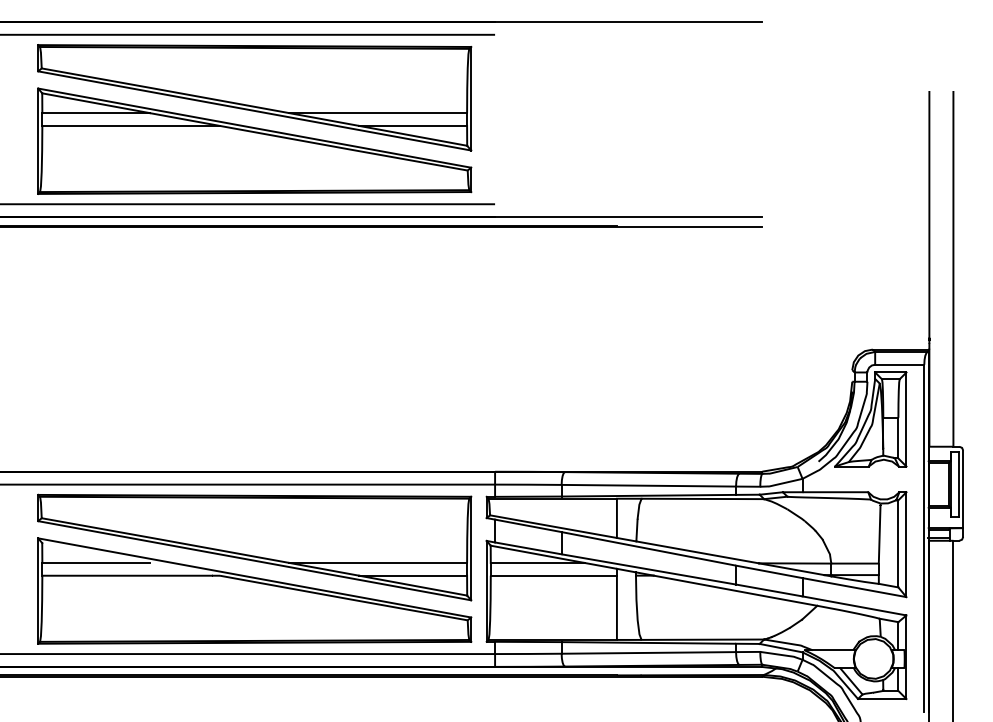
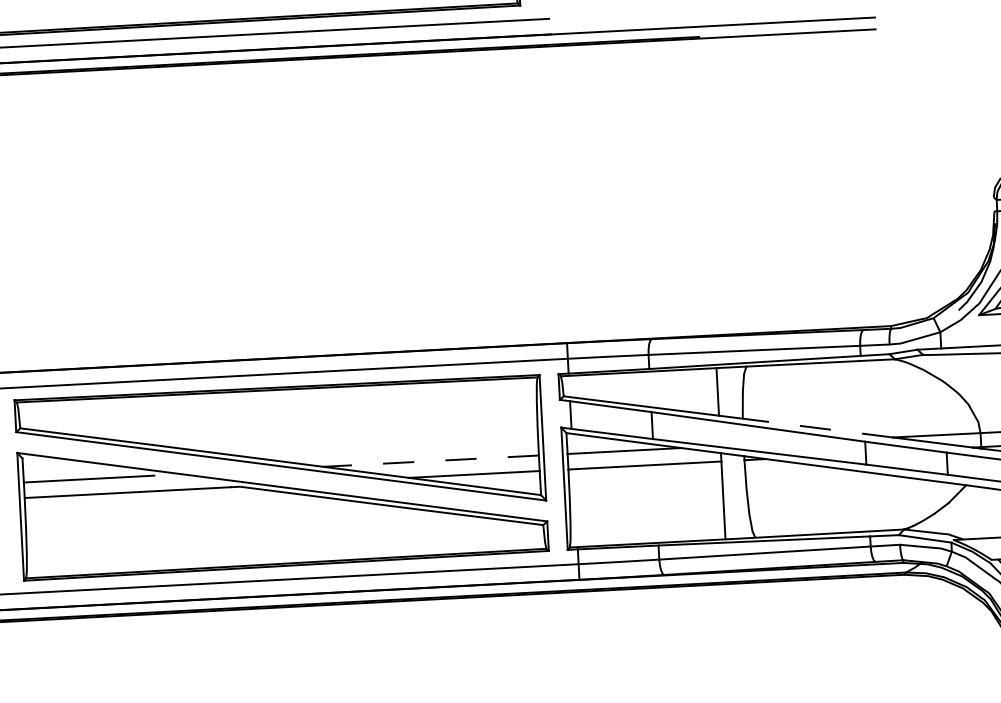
line: (697, 552) -> (817, 428), solid -> dashed
line: (378, 562) -> (431, 460), solid -> dashed

